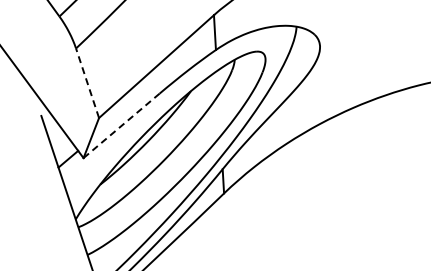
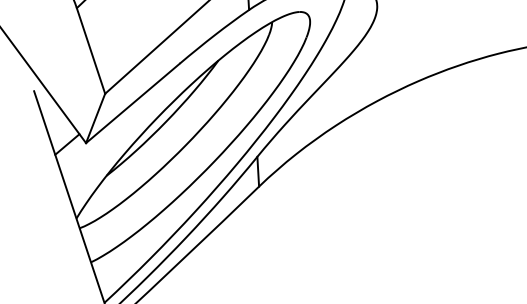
line: (87, 83) -> (90, 51), dashed -> solid
line: (121, 125) -> (132, 102), dashed -> solid

